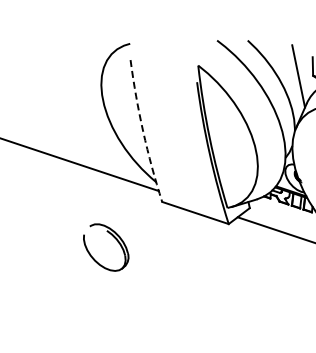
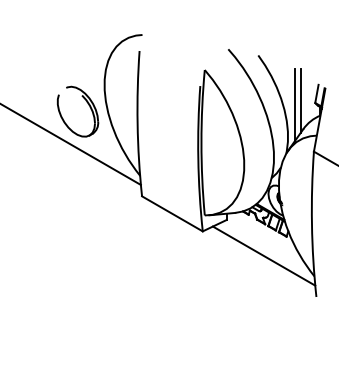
line: (293, 81) -> (294, 104), added
arc: (143, 131) -> (137, 123), dashed -> solid
part: (115, 239) -> (88, 105), moved

